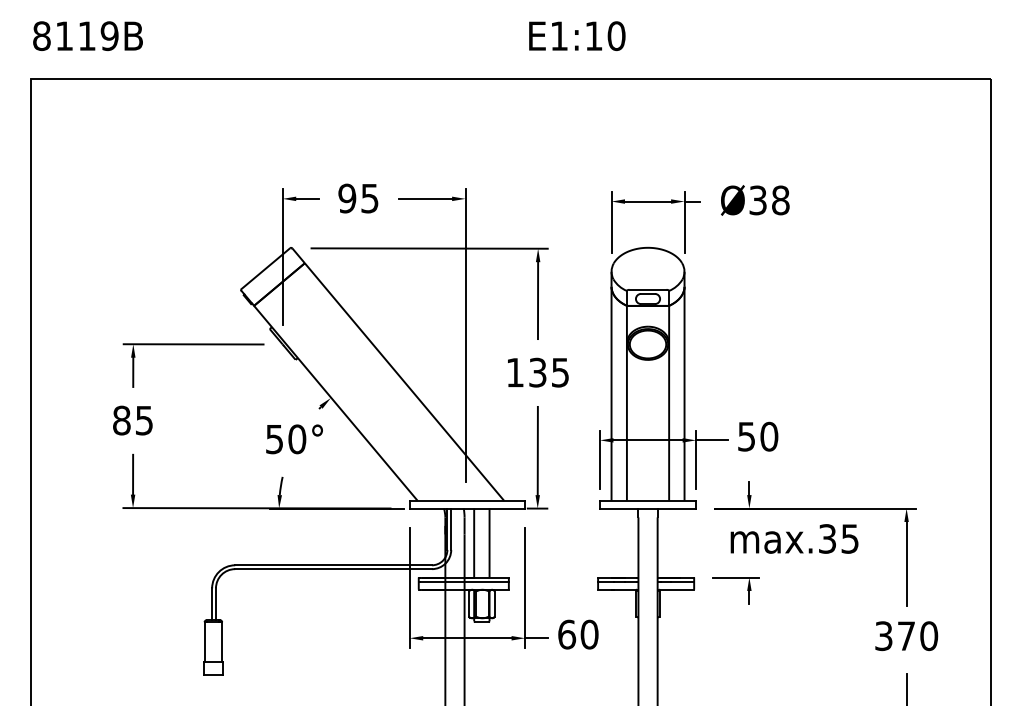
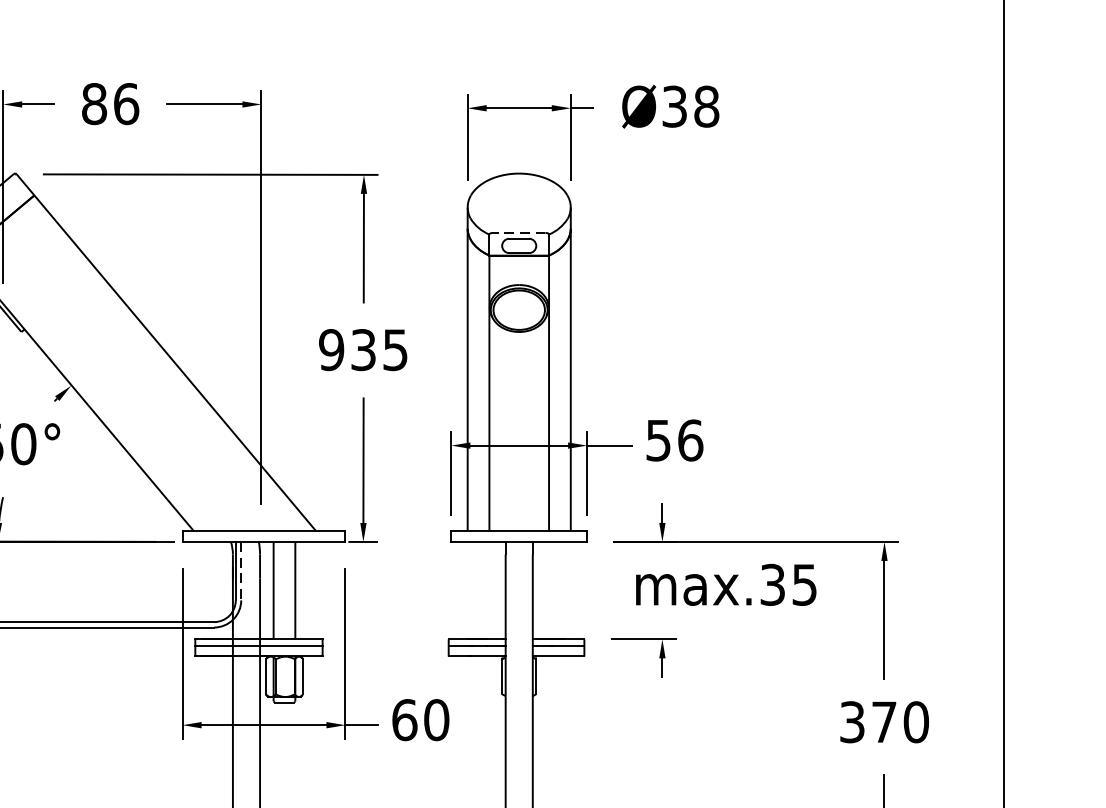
text: (358, 198) -> (110, 103), 95 -> 86
line: (648, 289) -> (519, 232), solid -> dashed
text: (515, 372) -> (331, 349), 135 -> 935
text: (769, 436) -> (690, 440), 50 -> 56
line: (451, 529) -> (241, 571), solid -> dashed

